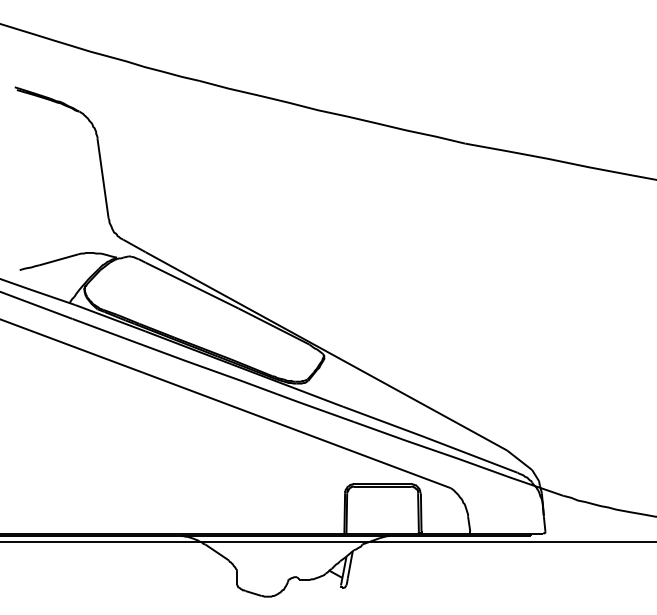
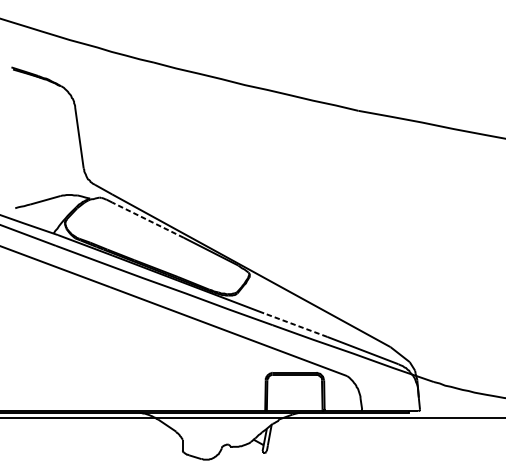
line: (192, 285) -> (148, 220), solid -> dashed
line: (384, 421) -> (296, 324), solid -> dashed

